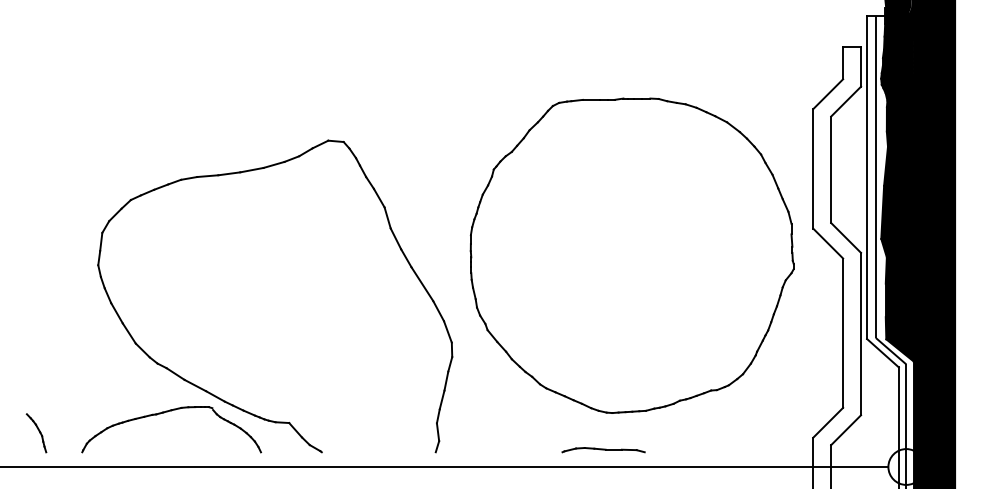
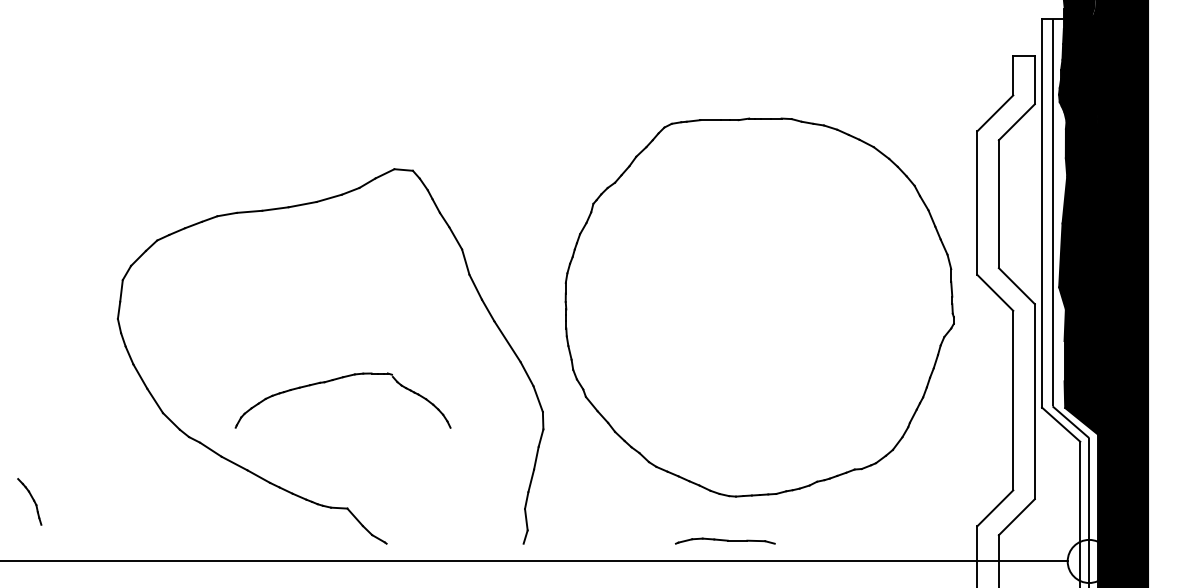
part: (165, 412) -> (335, 380), moved
part: (36, 432) -> (29, 501), moved

